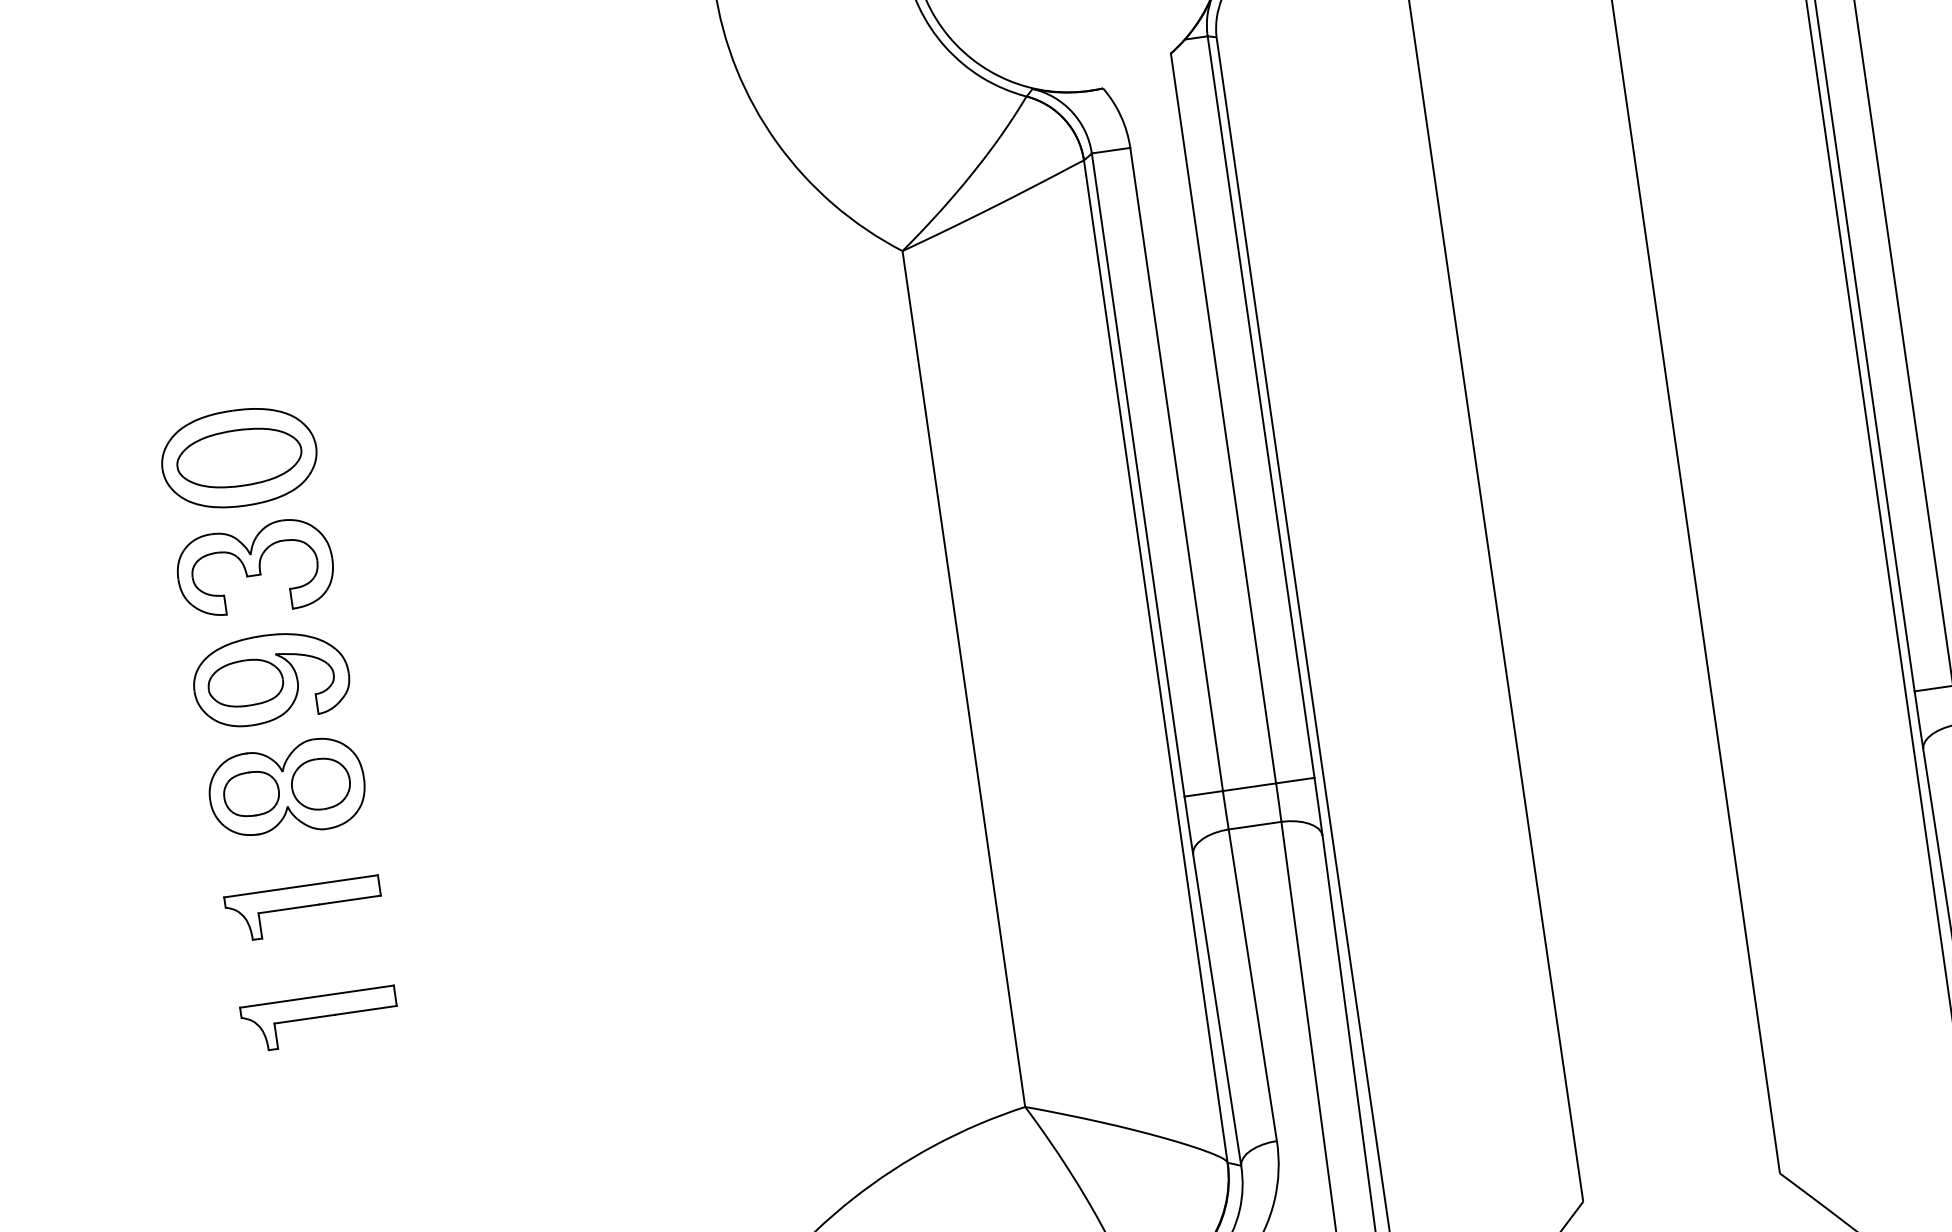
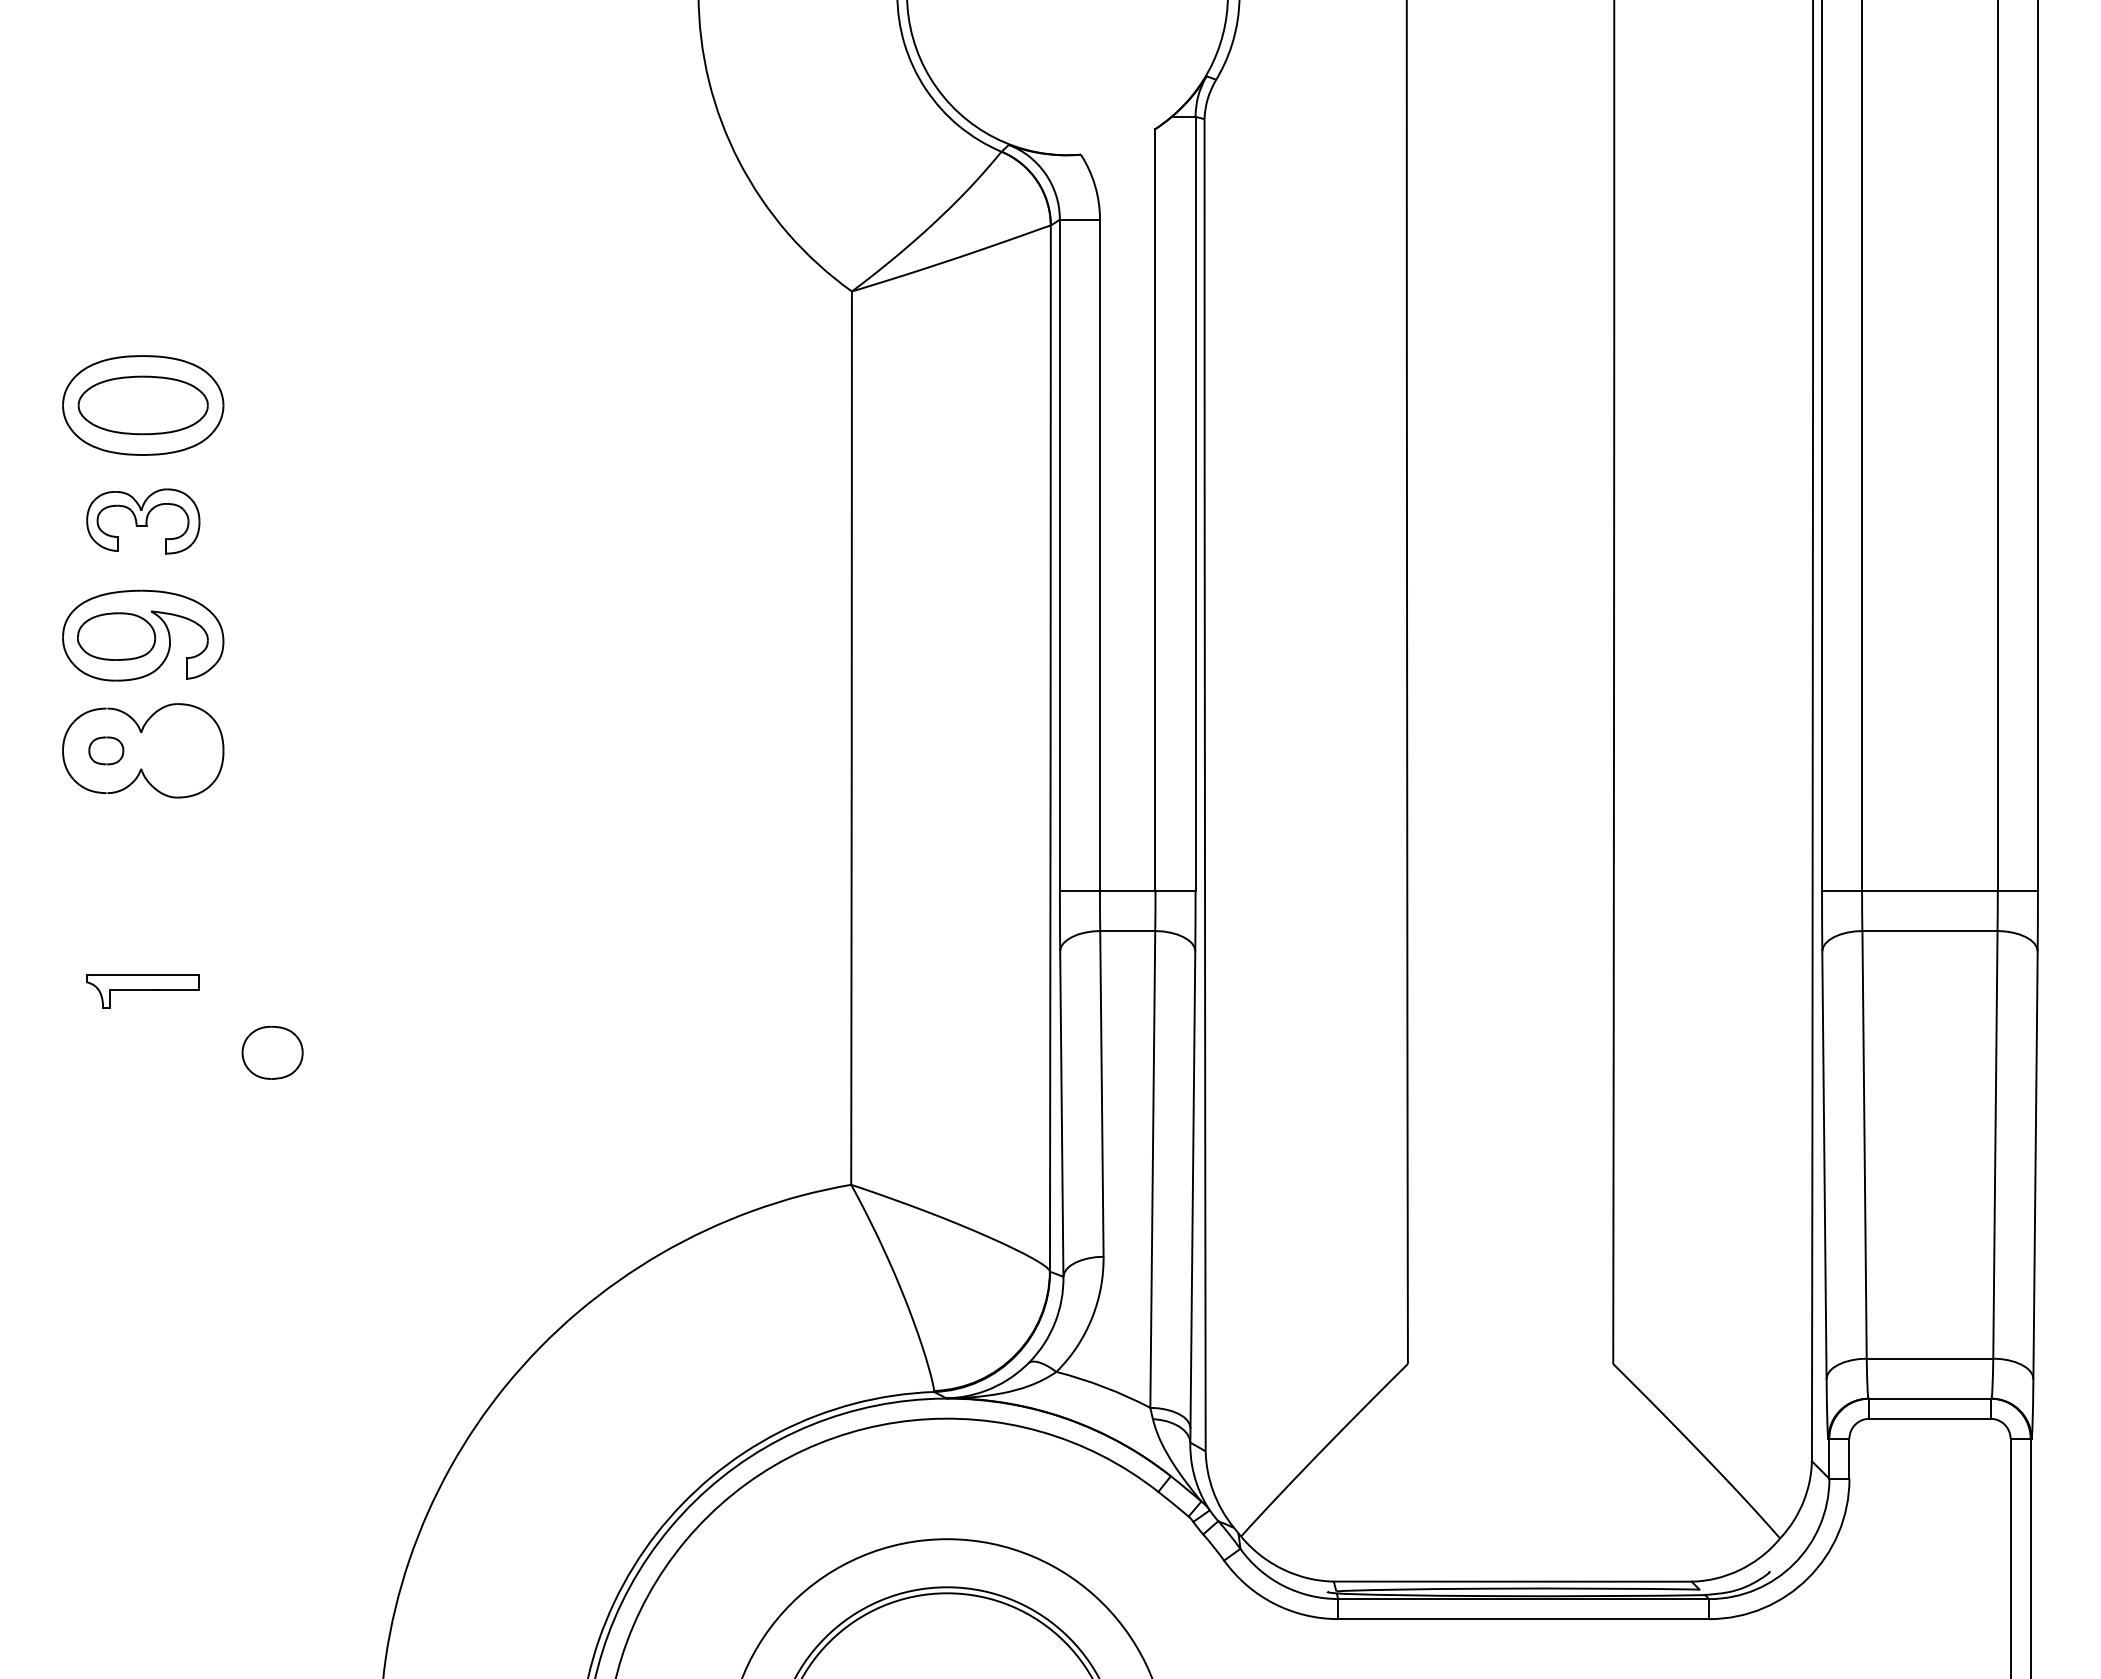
part: (255, 569) -> (143, 521), size x0.7
part: (320, 783) -> (272, 1052), moved
part: (251, 793) -> (106, 750), size x0.6
part: (303, 908) -> (142, 875), removed
part: (319, 1019) -> (142, 991), size x0.7

